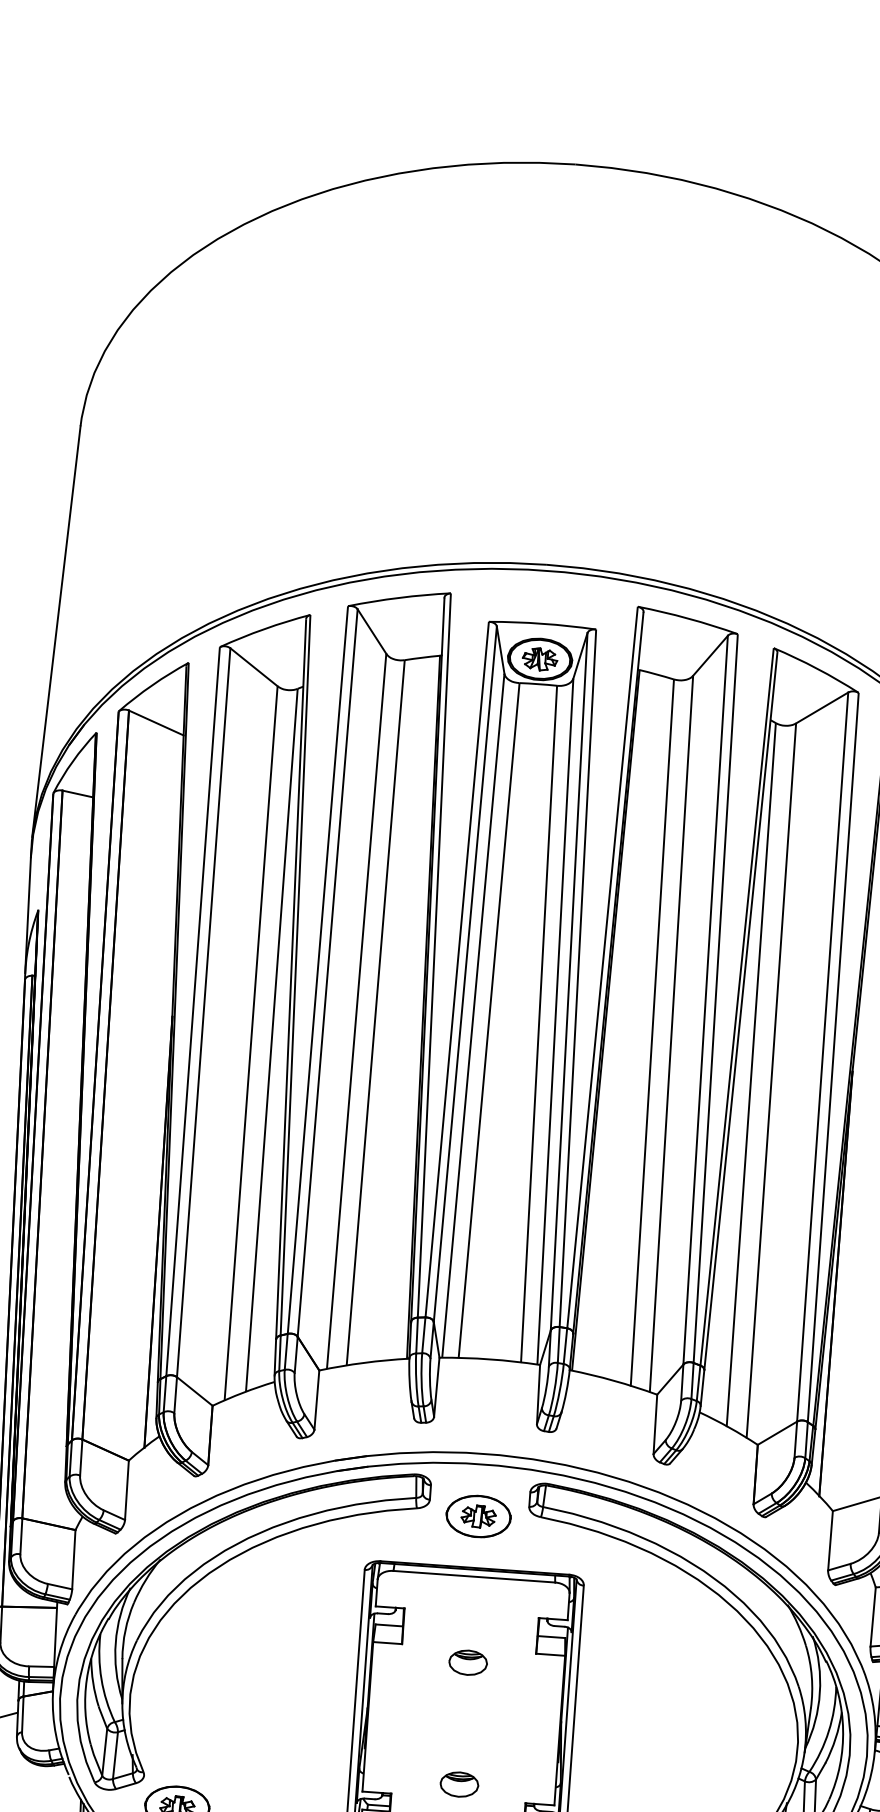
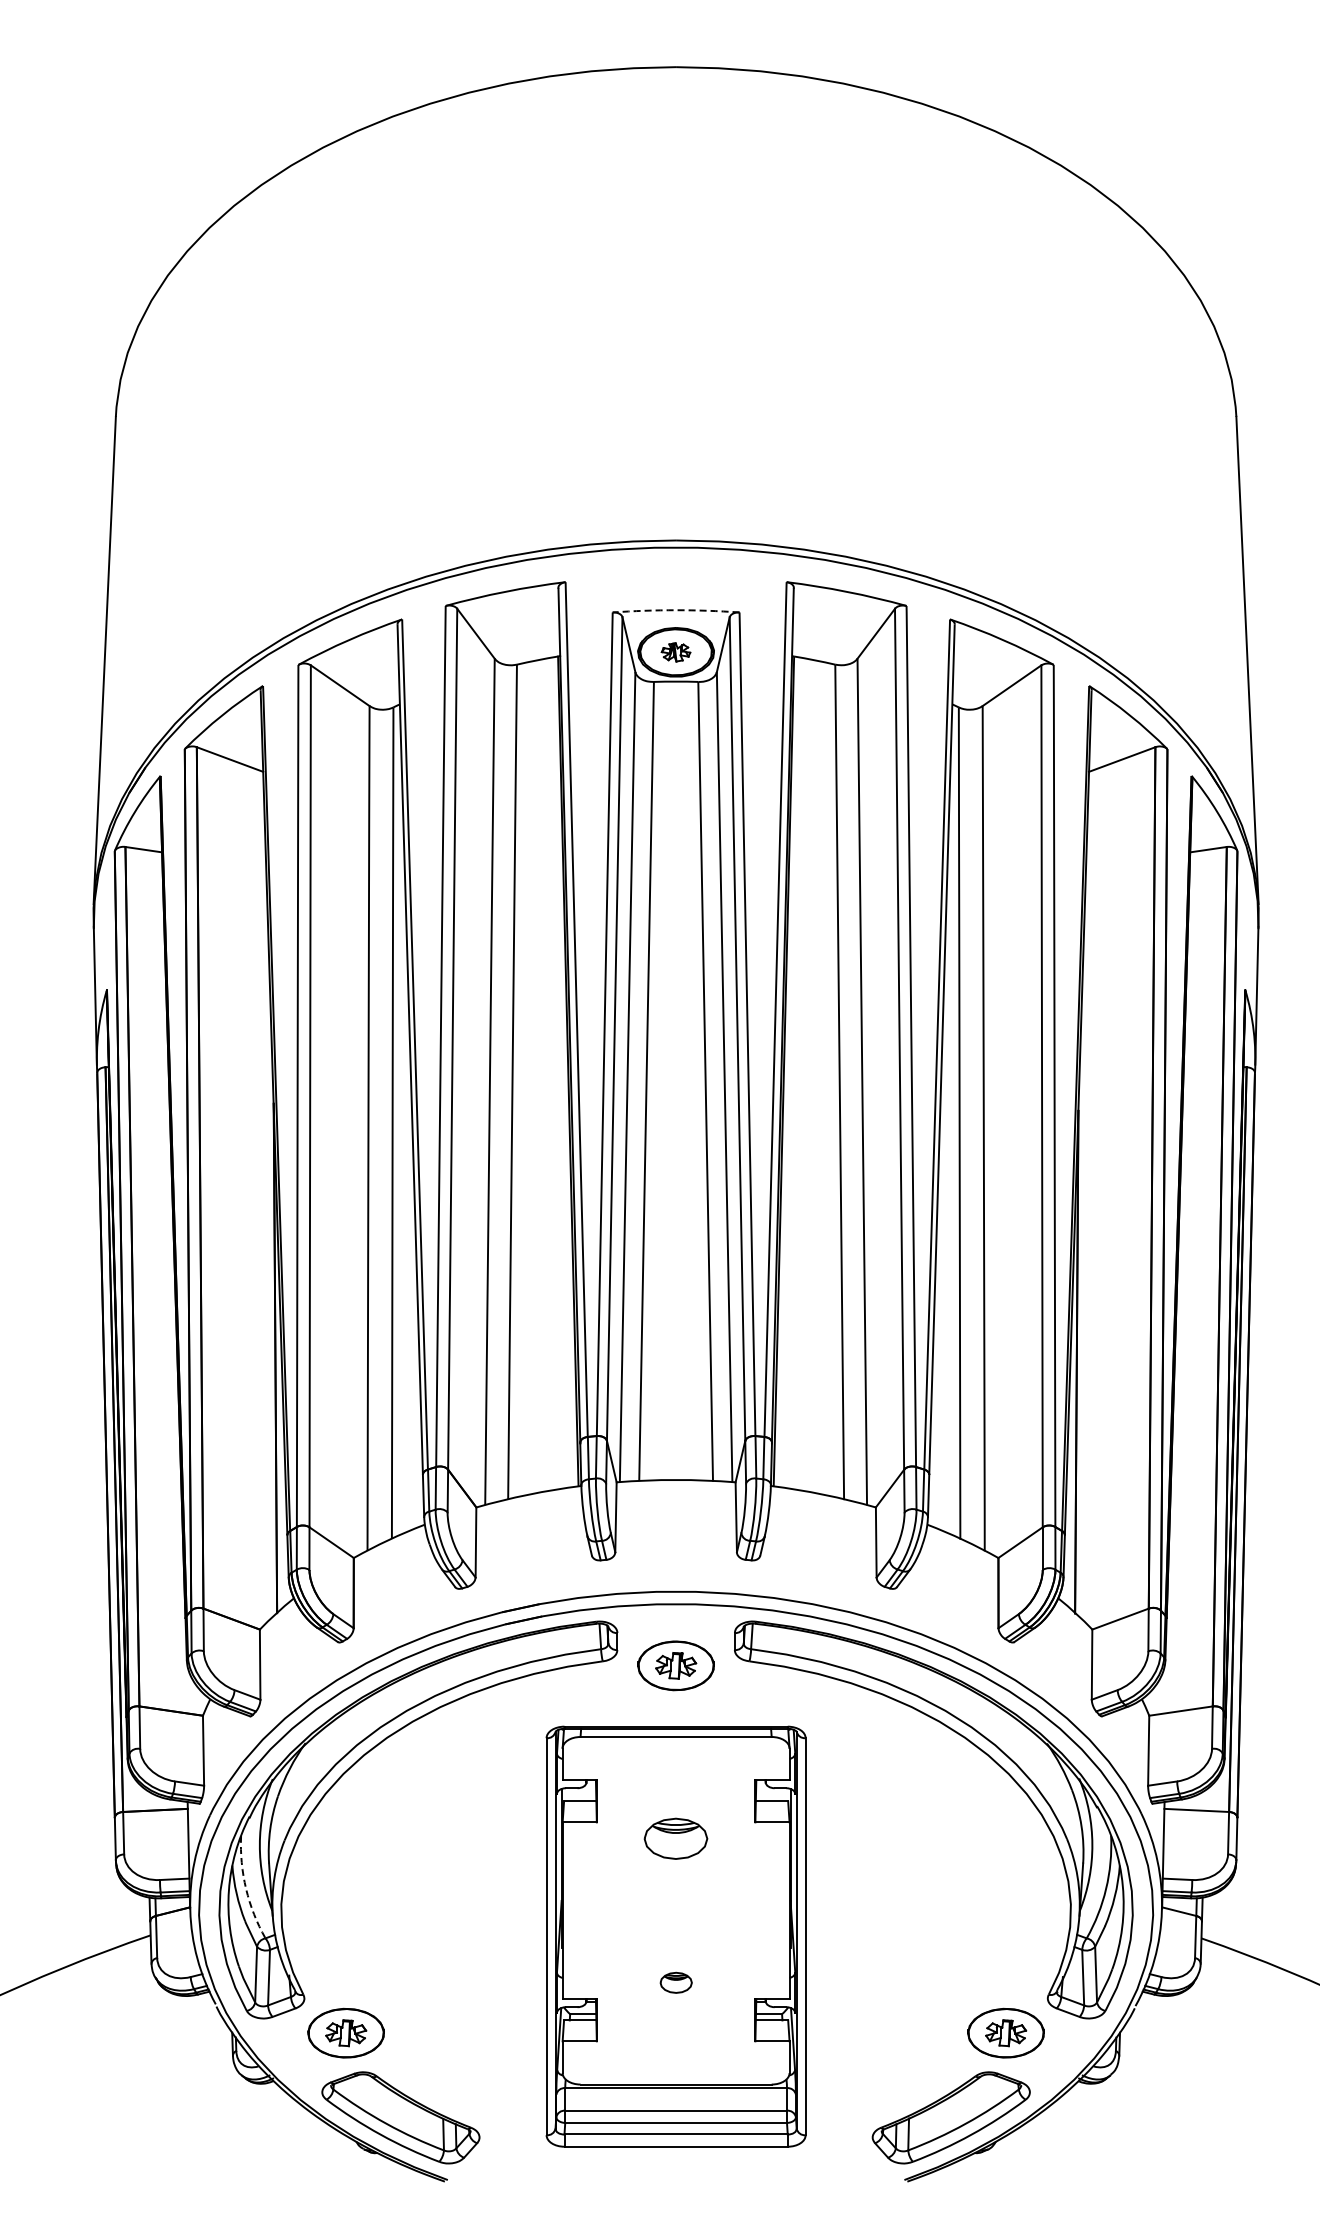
arc: (542, 624) -> (676, 610), solid -> dashed
part: (539, 659) -> (675, 652), size x0.7
part: (468, 1662) -> (676, 1838), size x1.4
arc: (101, 1678) -> (246, 1888), solid -> dashed
part: (459, 1784) -> (676, 1982), size x0.7

